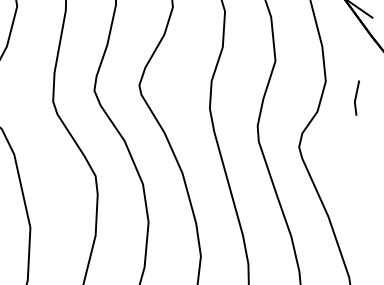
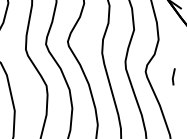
line: (356, 97) -> (173, 76), moved

